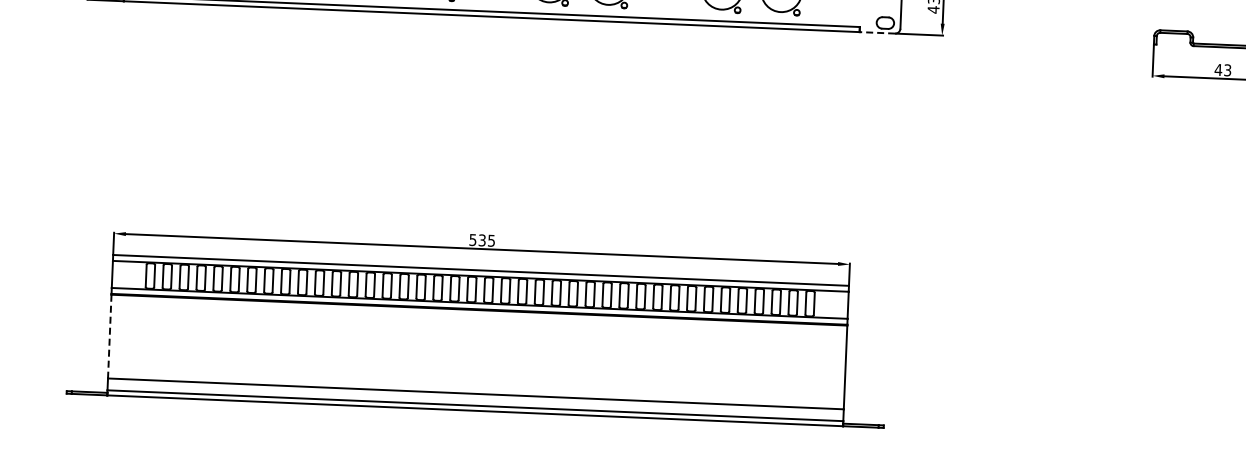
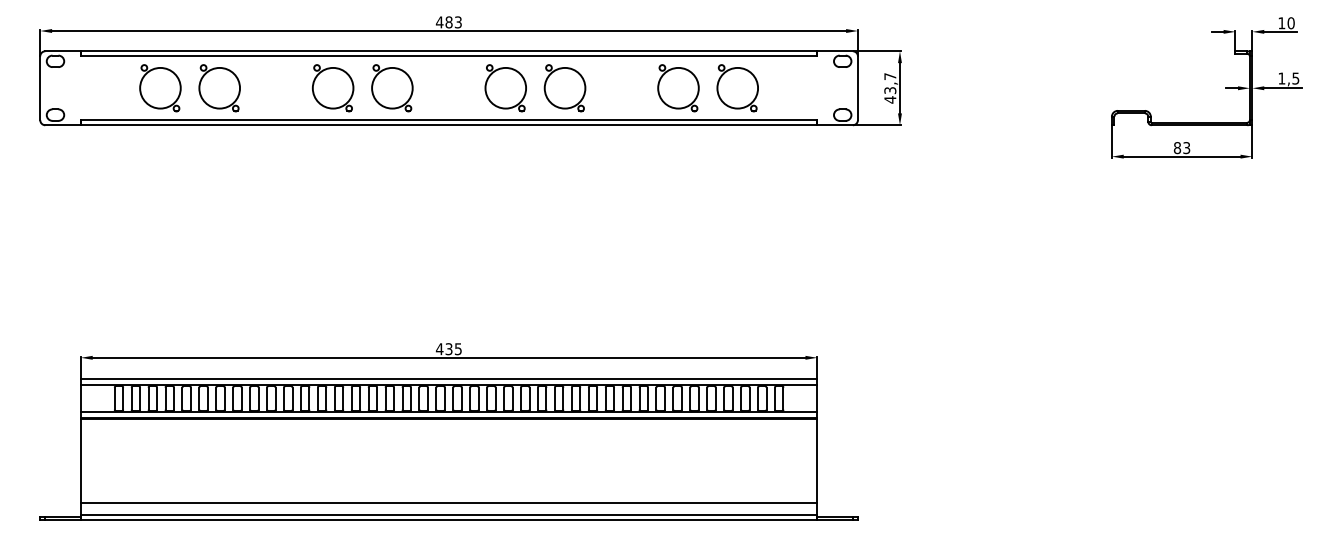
line: (877, 33) -> (835, 125), dashed -> solid
text: (1218, 70) -> (1177, 148), 43 -> 83
text: (472, 240) -> (439, 349), 535 -> 435
line: (109, 336) -> (80, 460), dashed -> solid

